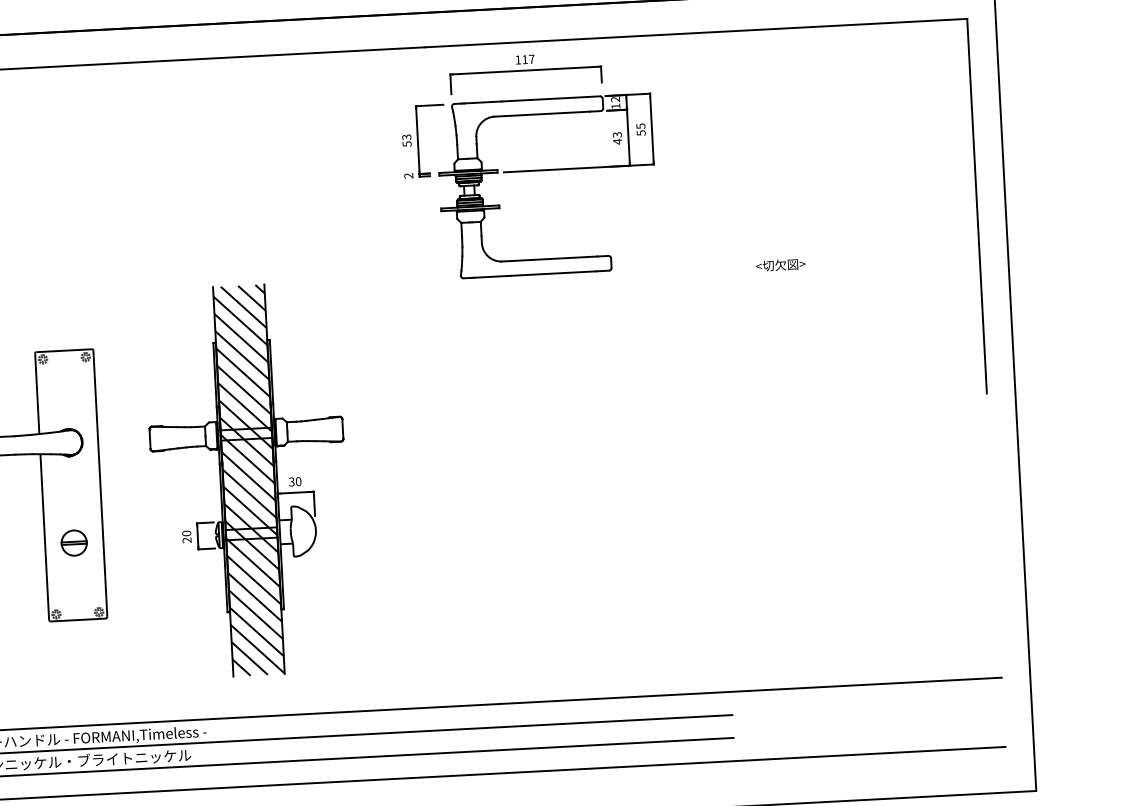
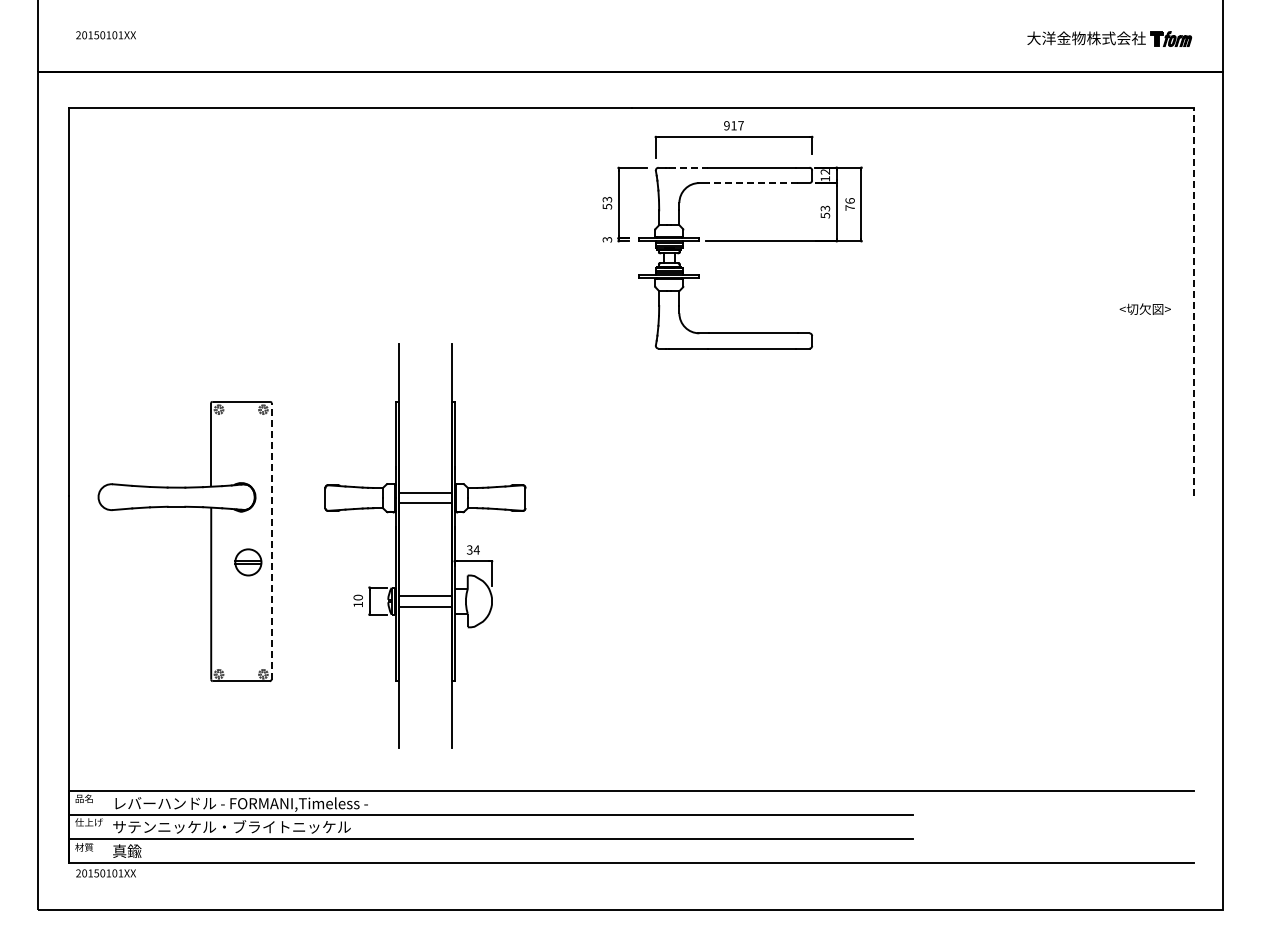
text: (517, 59) -> (726, 125), 117 -> 917
line: (483, 102) -> (688, 167), solid -> dashed
line: (546, 114) -> (753, 183), solid -> dashed
text: (640, 129) -> (849, 204), 55 -> 76
text: (617, 141) -> (825, 215), 43 -> 53
text: (408, 175) -> (607, 239), 2 -> 3
line: (976, 205) -> (1193, 301), solid -> dashed
text: (779, 264) -> (1144, 308), moved
hatch: (248, 480) -> (425, 546), removed
text: (298, 481) -> (476, 549), 30 -> 34
line: (100, 482) -> (271, 540), solid -> dashed
text: (186, 540) -> (357, 604), 20 -> 10
part: (74, 543) -> (248, 562), moved

